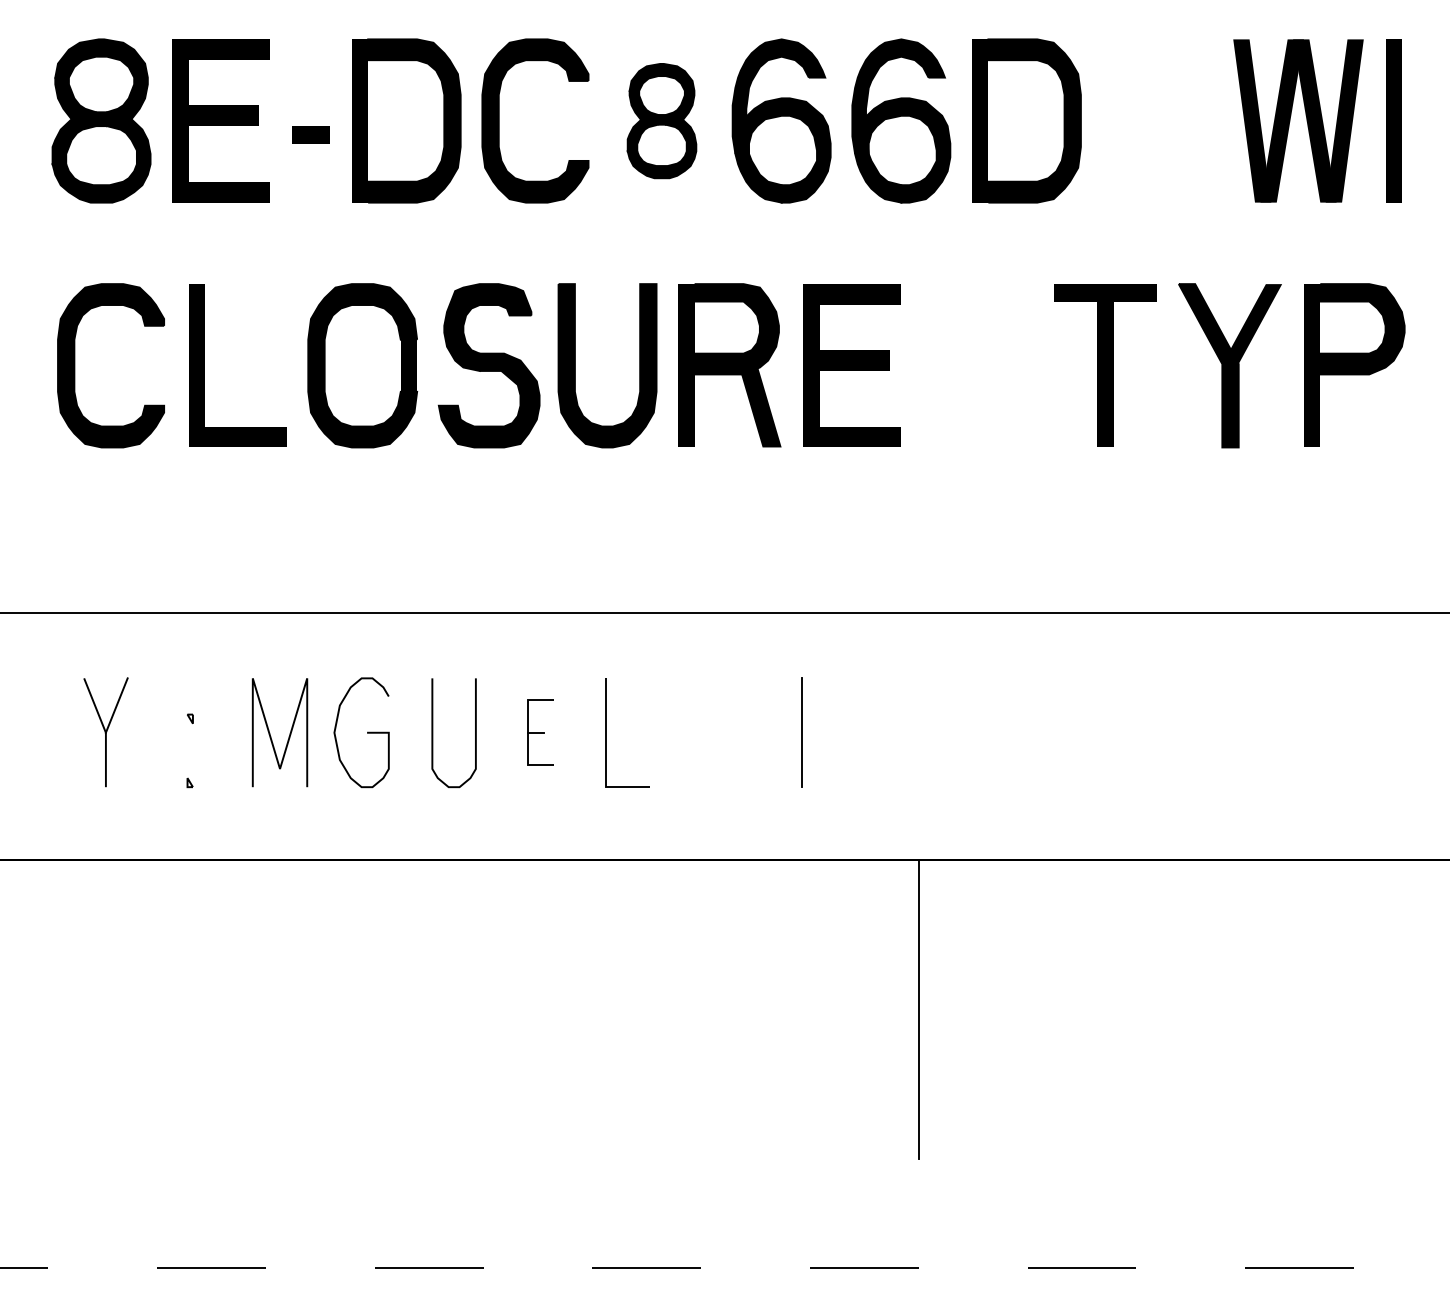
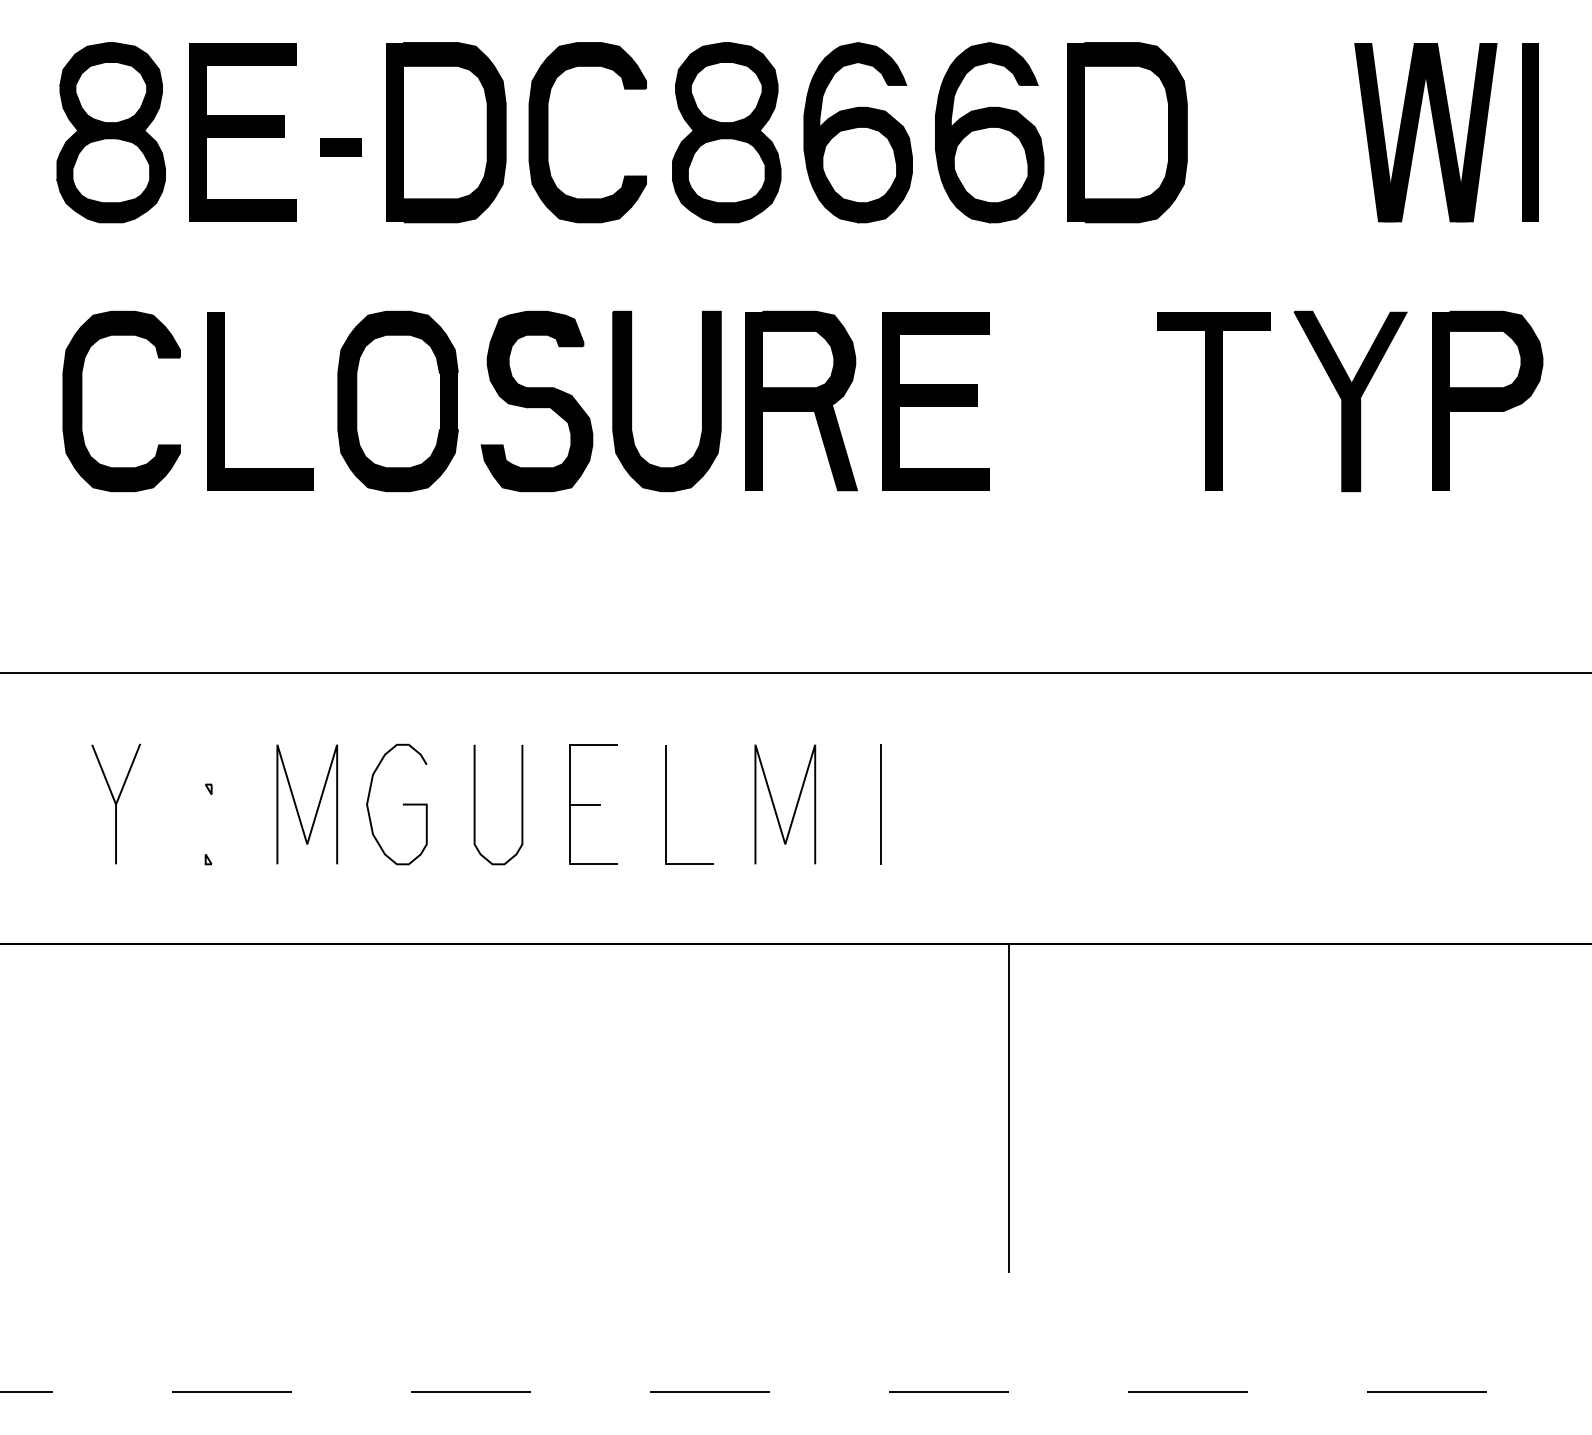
part: (661, 120) -> (726, 132), size x1.43
part: (540, 732) -> (593, 804), size x1.67
line: (724, 734) -> (795, 806), added

